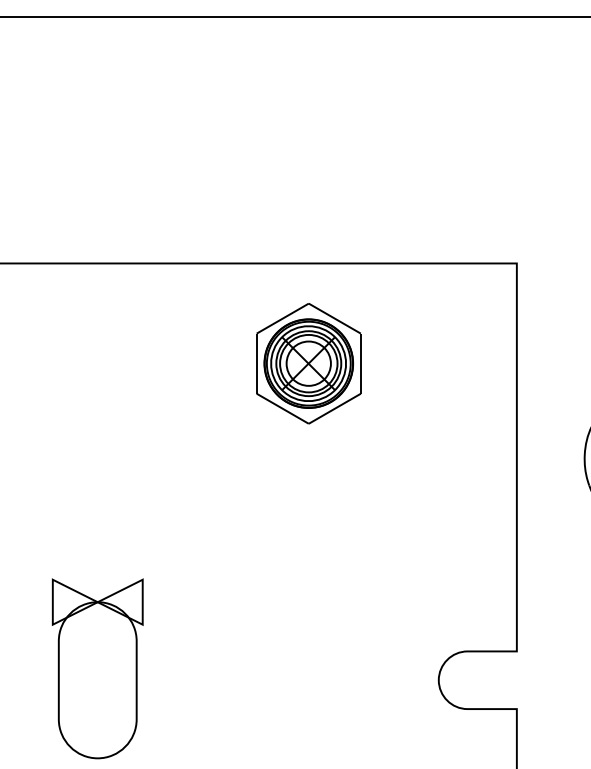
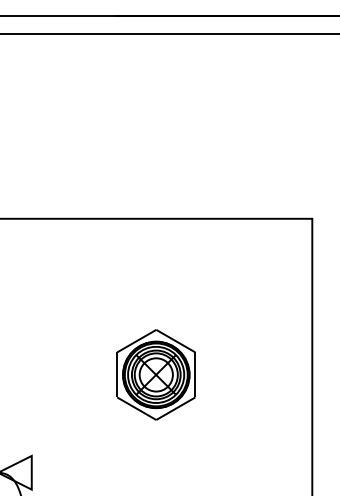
part: (308, 363) -> (156, 374), moved

